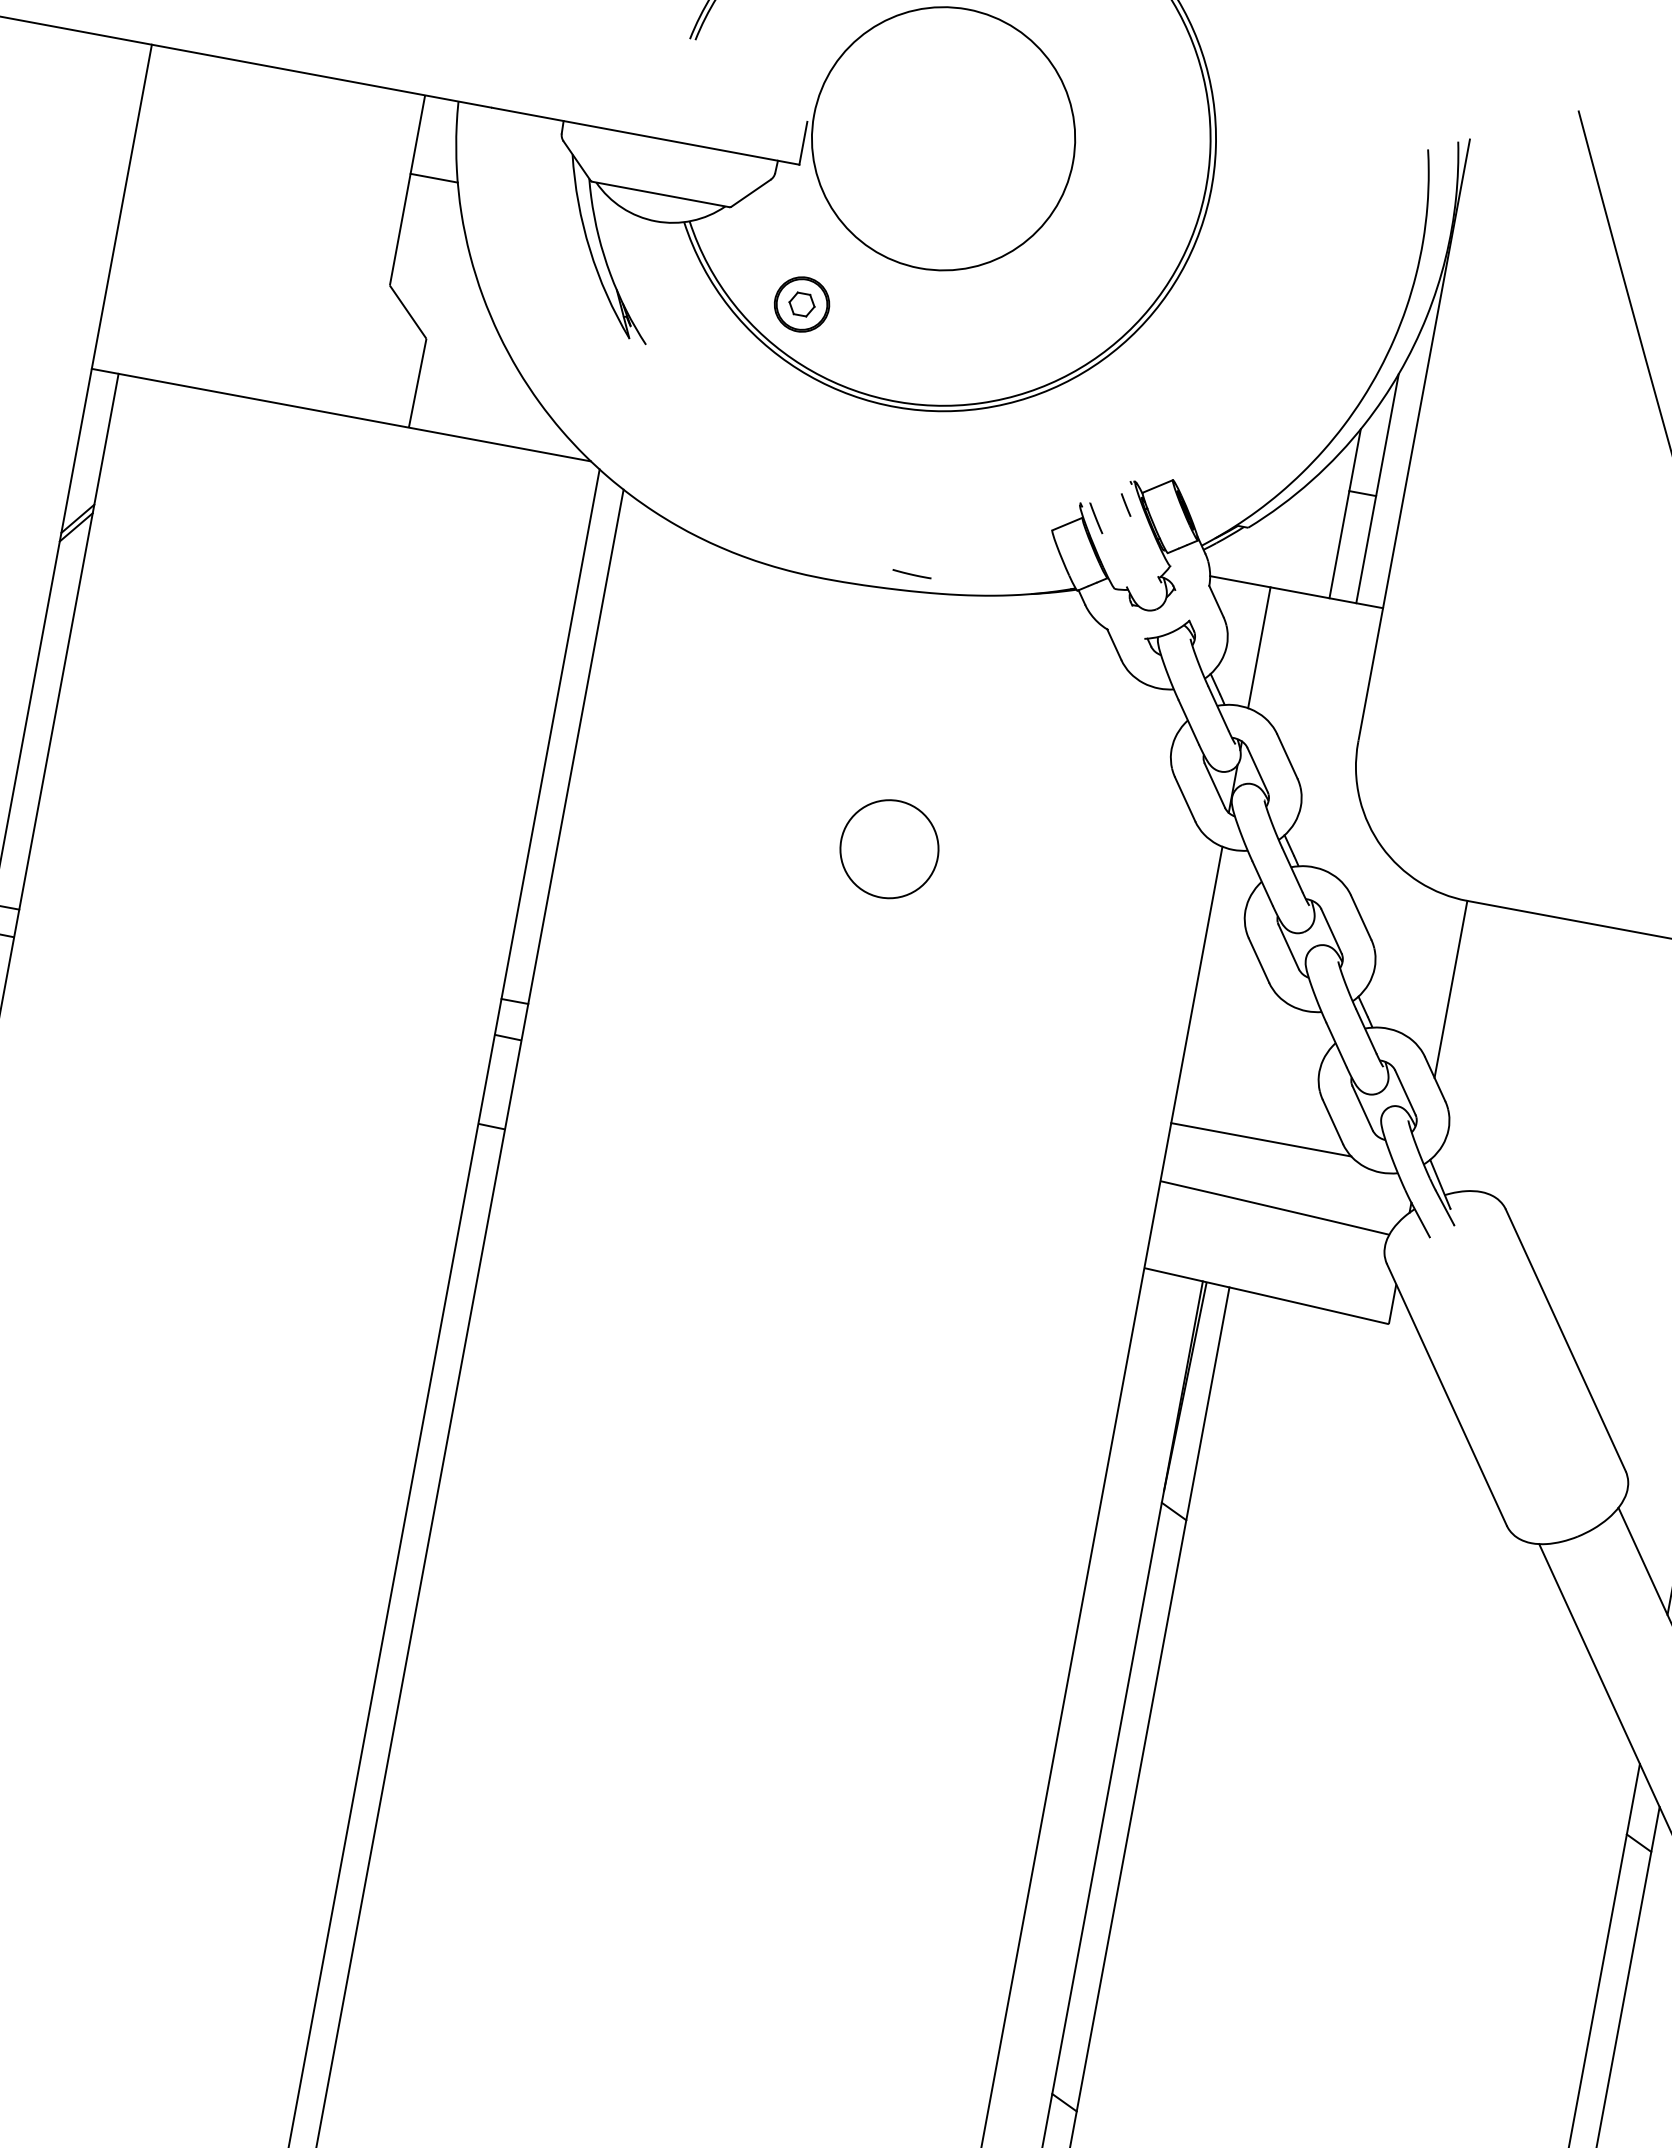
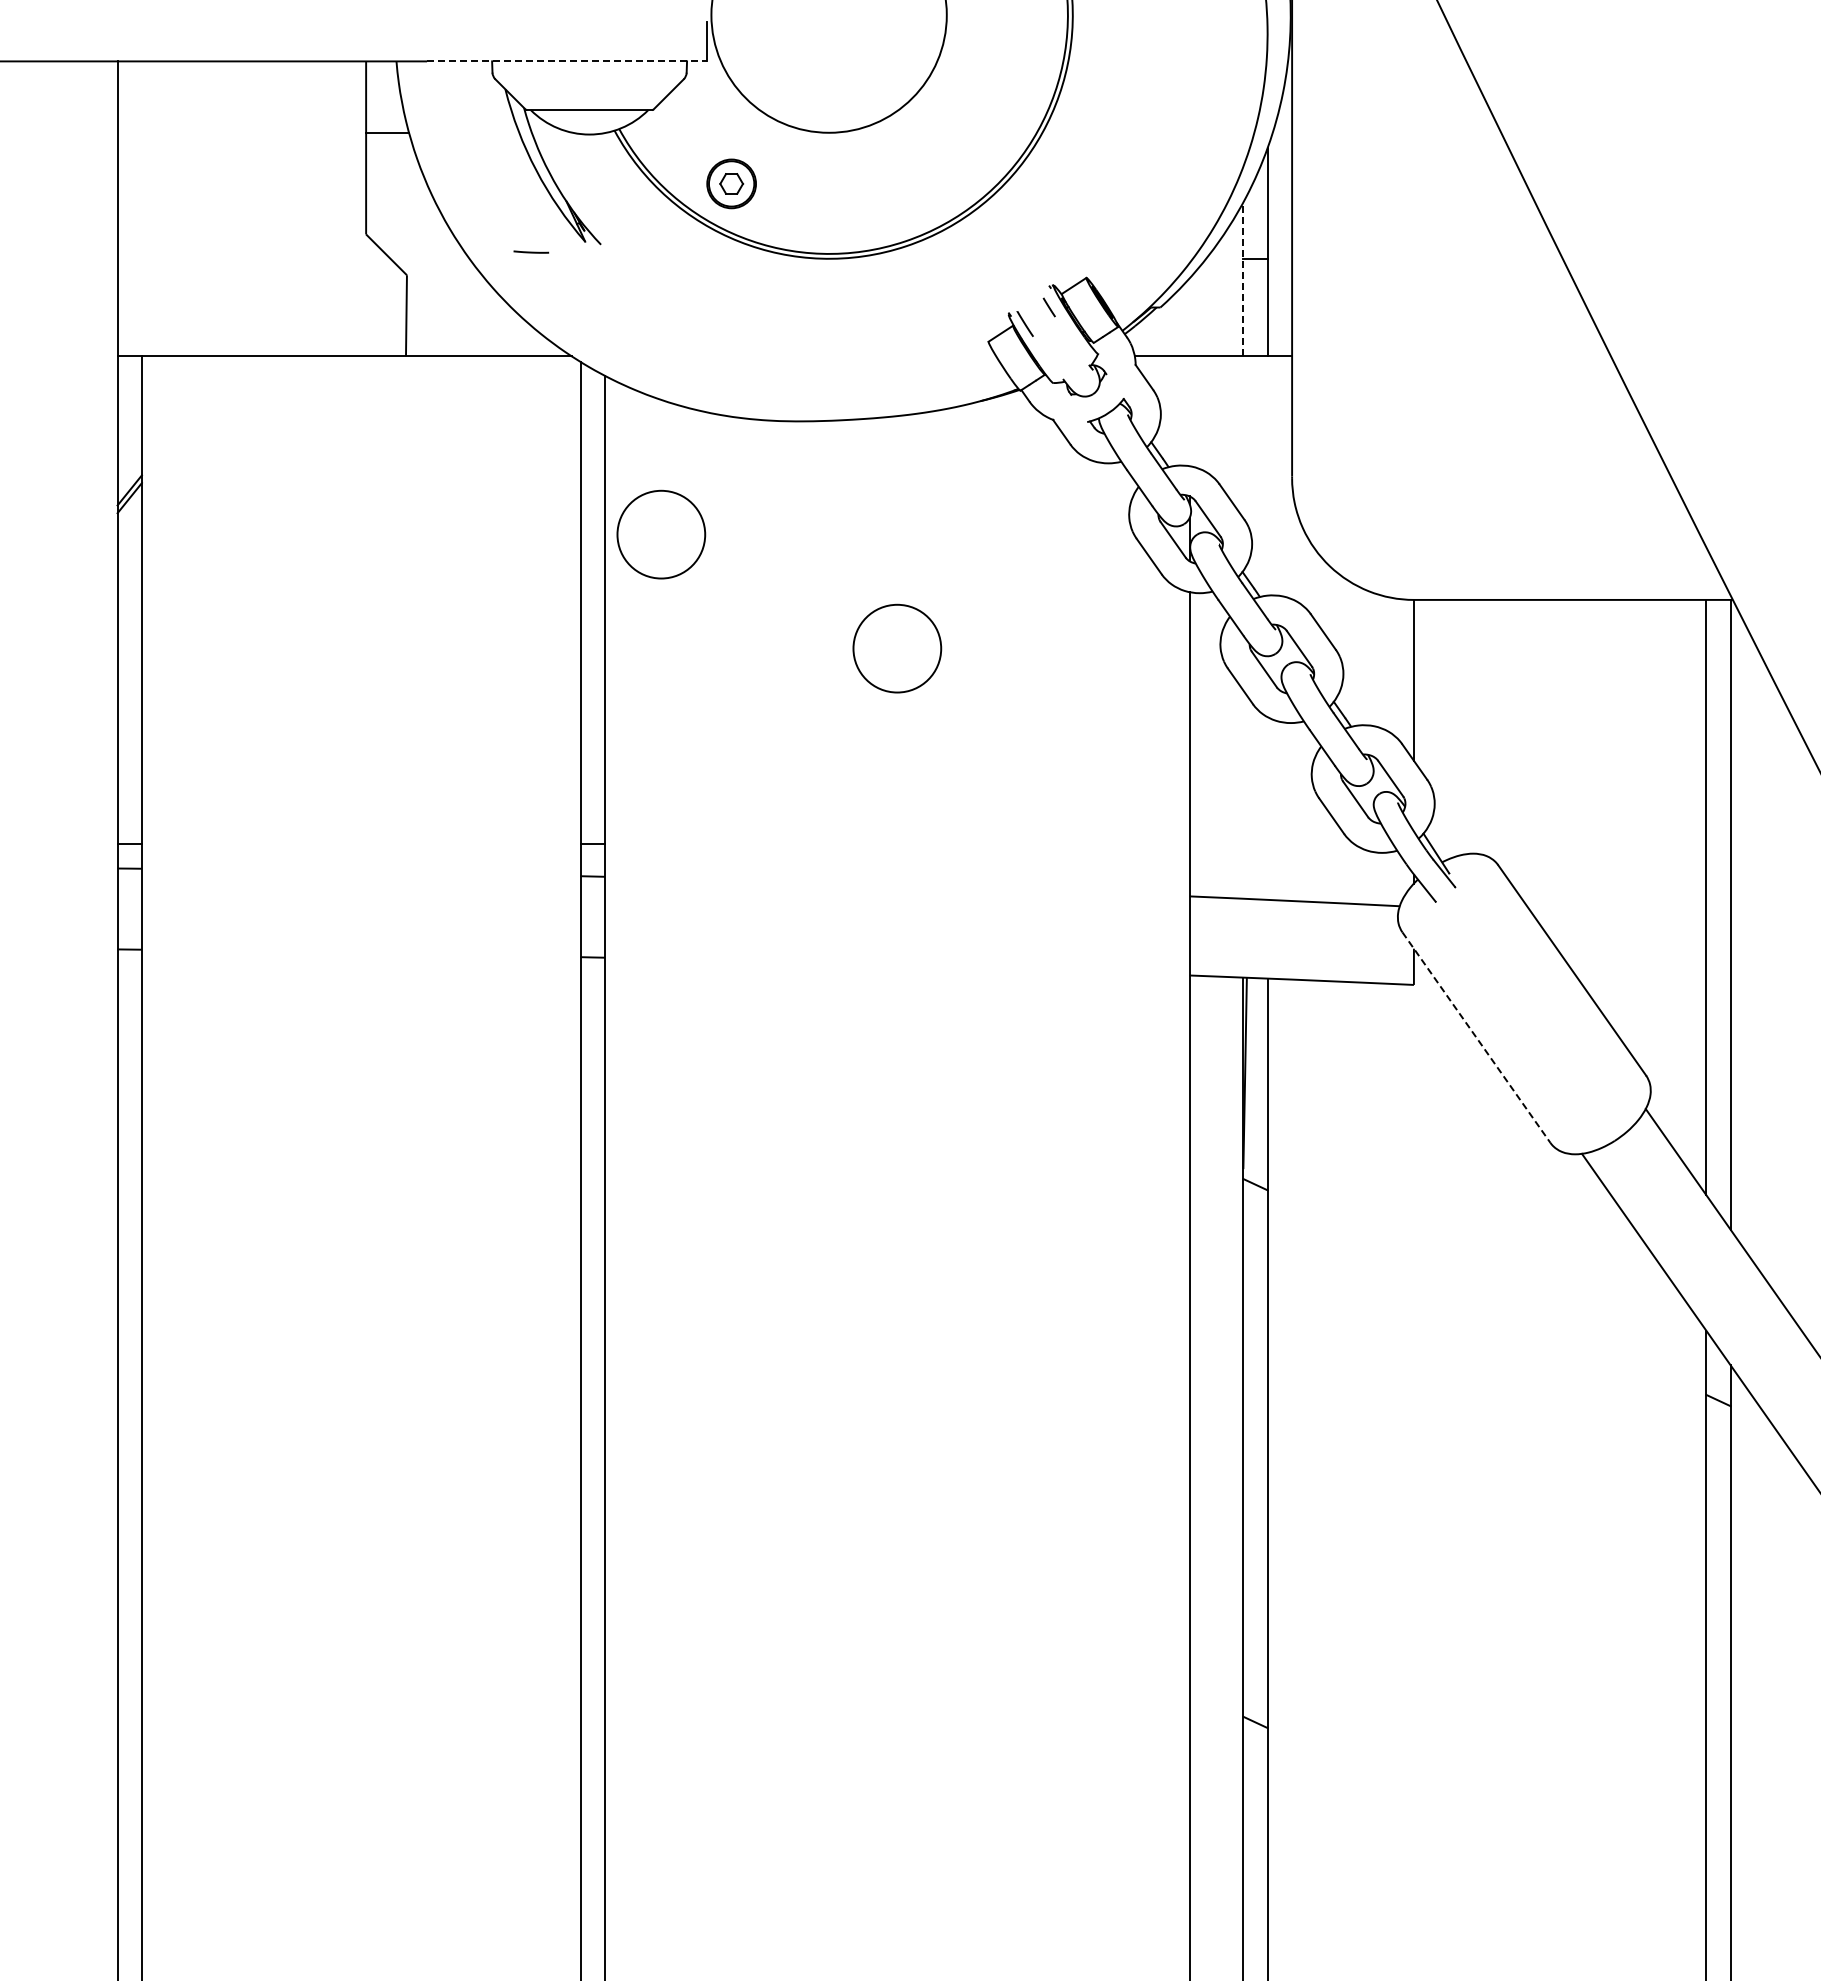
line: (645, 136) -> (566, 61), solid -> dashed
line: (1345, 513) -> (1243, 279), solid -> dashed
line: (912, 573) -> (531, 251), moved
line: (1259, 648) -> (1189, 411), removed
circle: (653, 675) -> (661, 534), added
line: (1261, 1139) -> (1271, 843), removed
line: (1446, 1394) -> (1476, 1037), solid -> dashed

